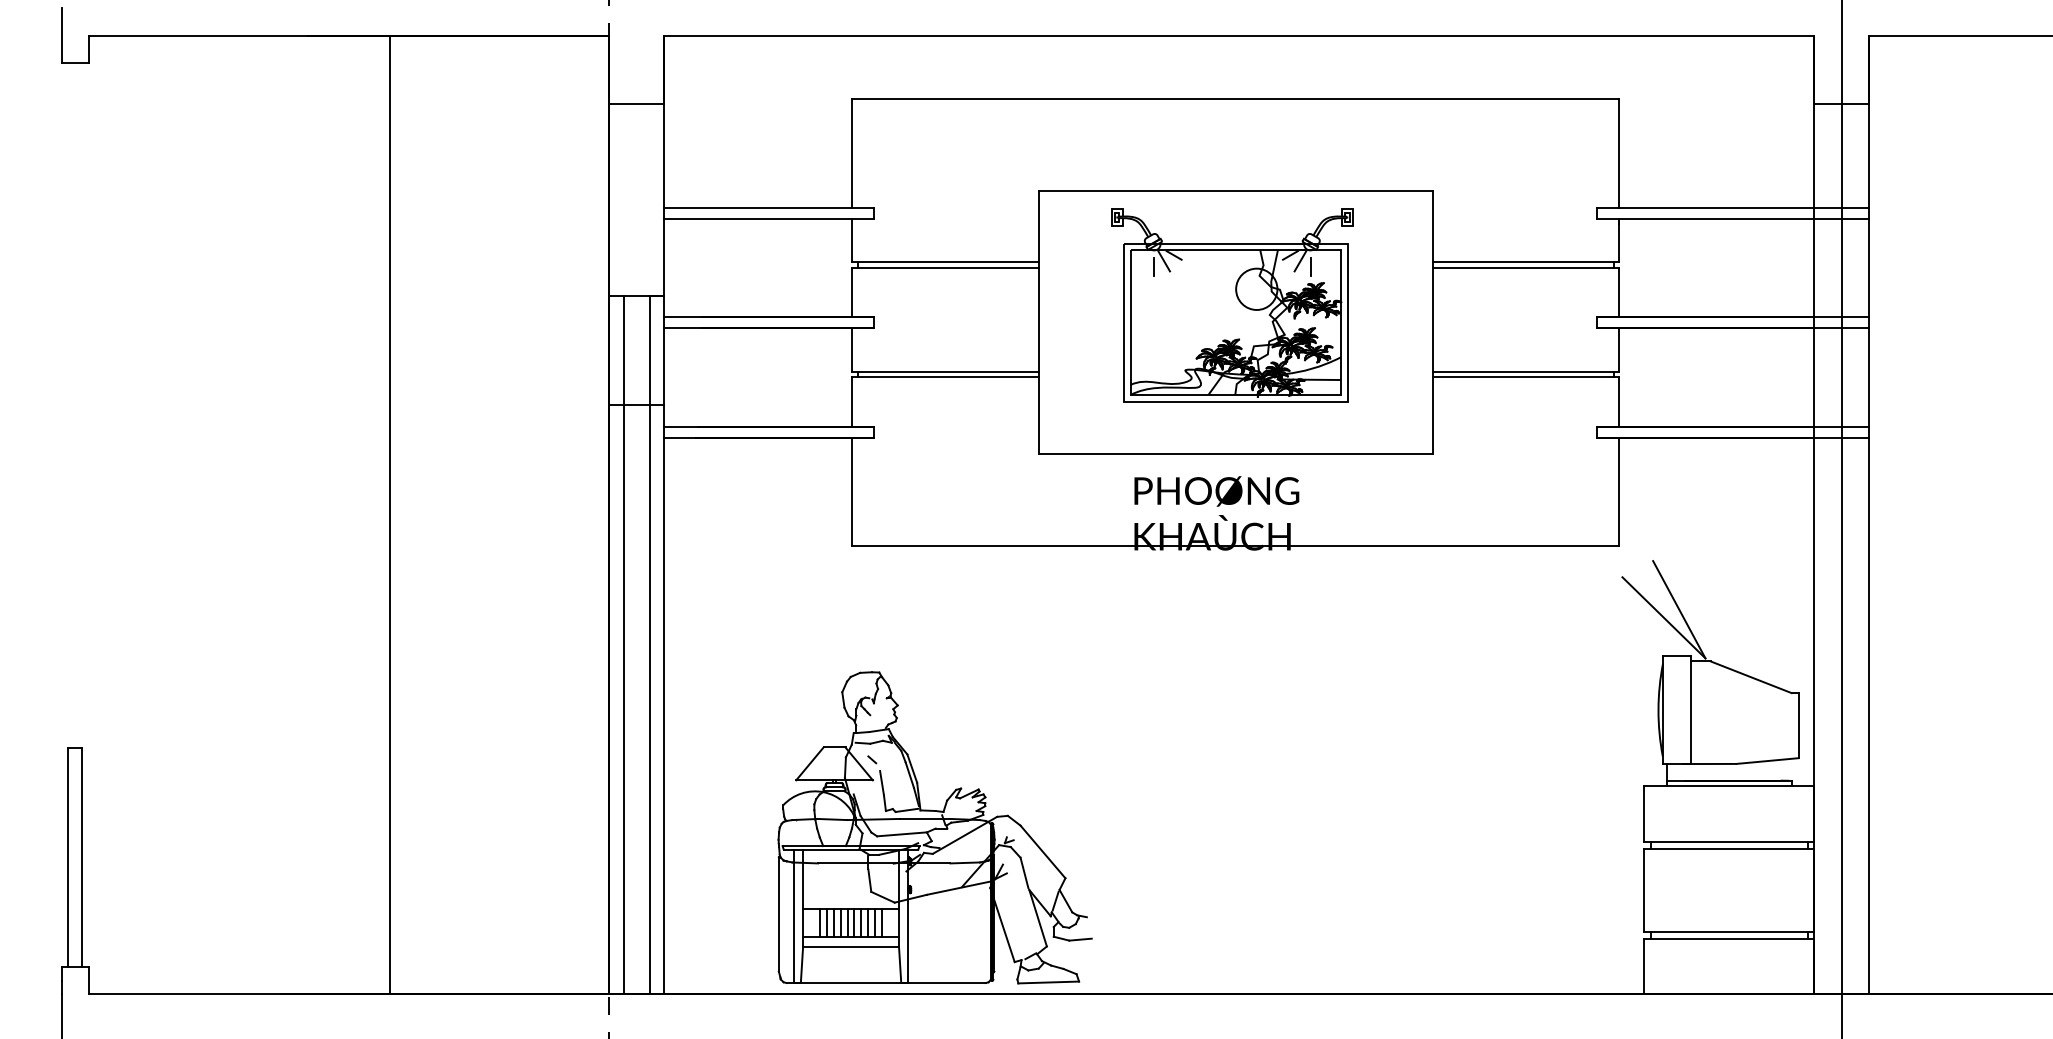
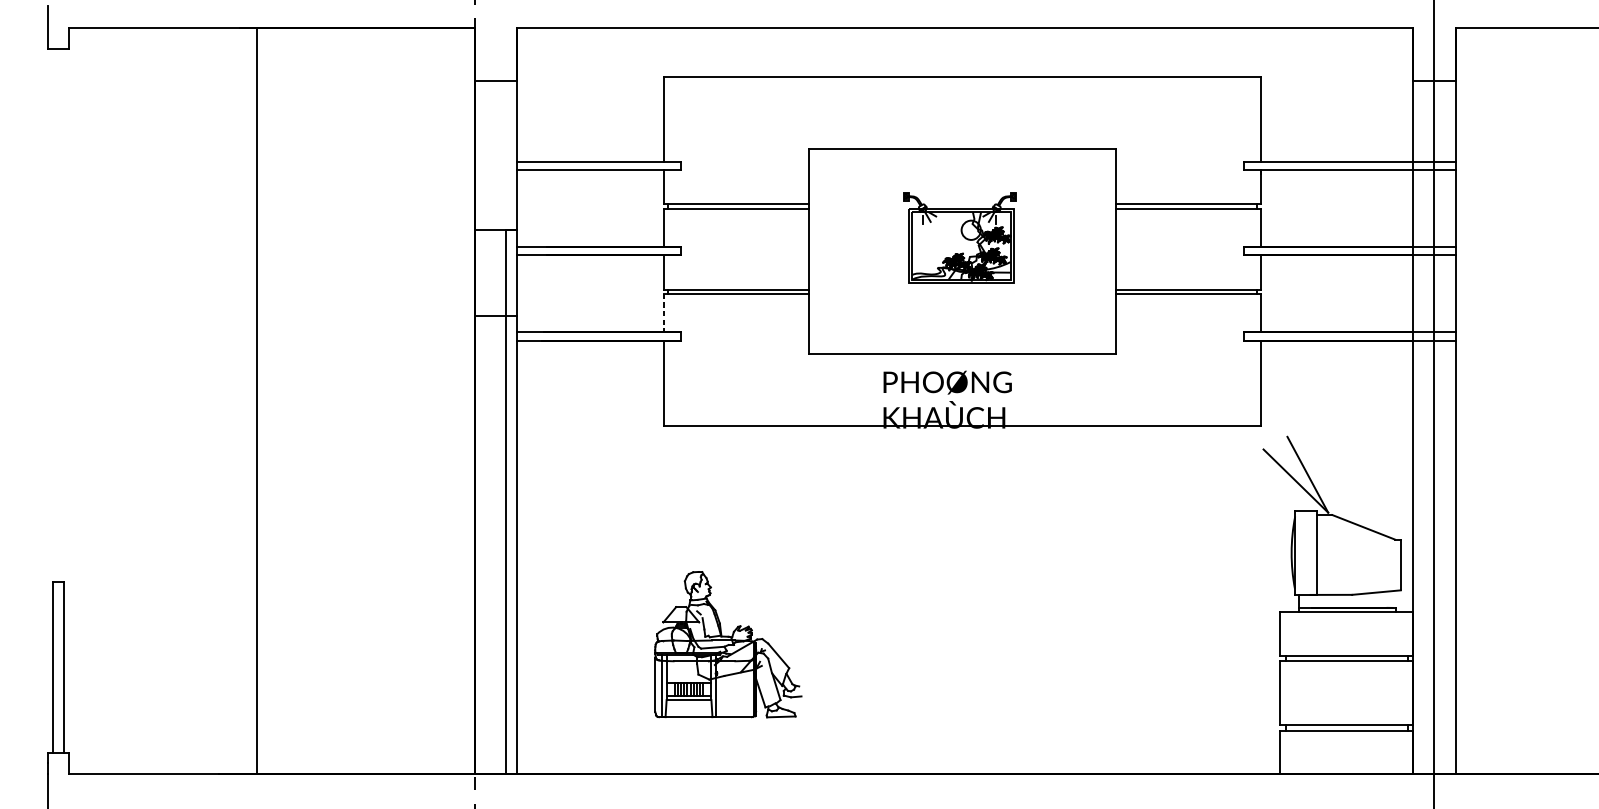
part: (1232, 305) -> (959, 237), size x0.6
line: (852, 402) -> (664, 313), solid -> dashed
line: (390, 514) -> (257, 400), moved
line: (624, 644) -> (486, 501), removed
part: (934, 827) -> (727, 644), size x0.6

